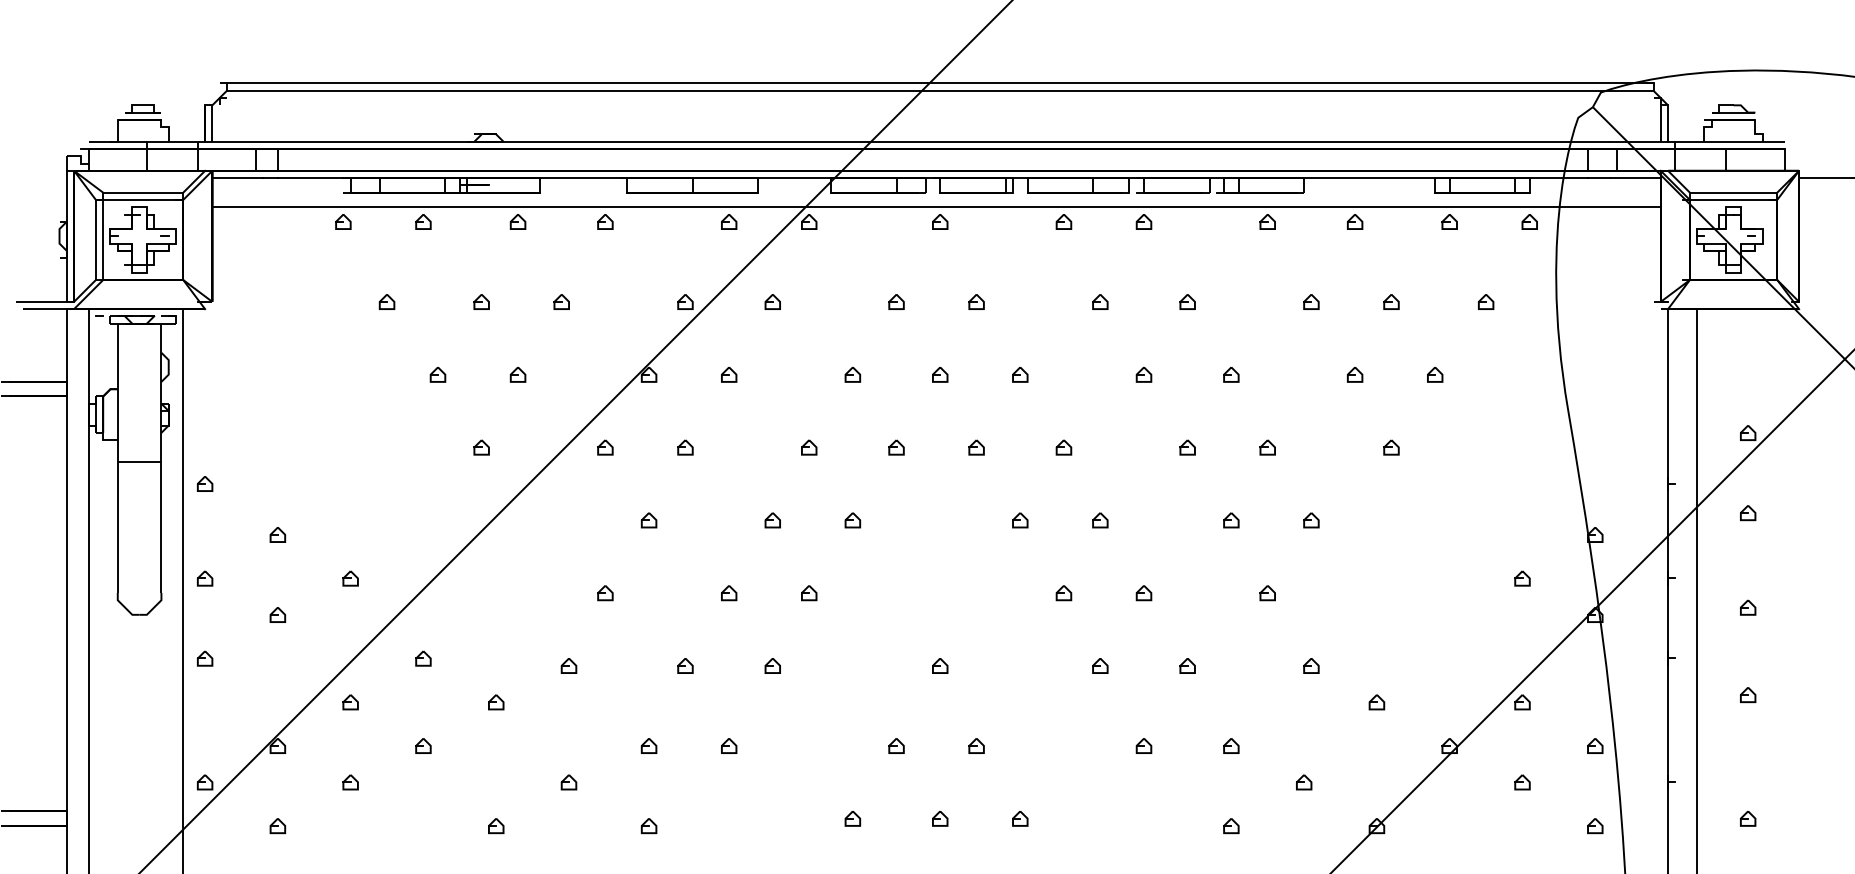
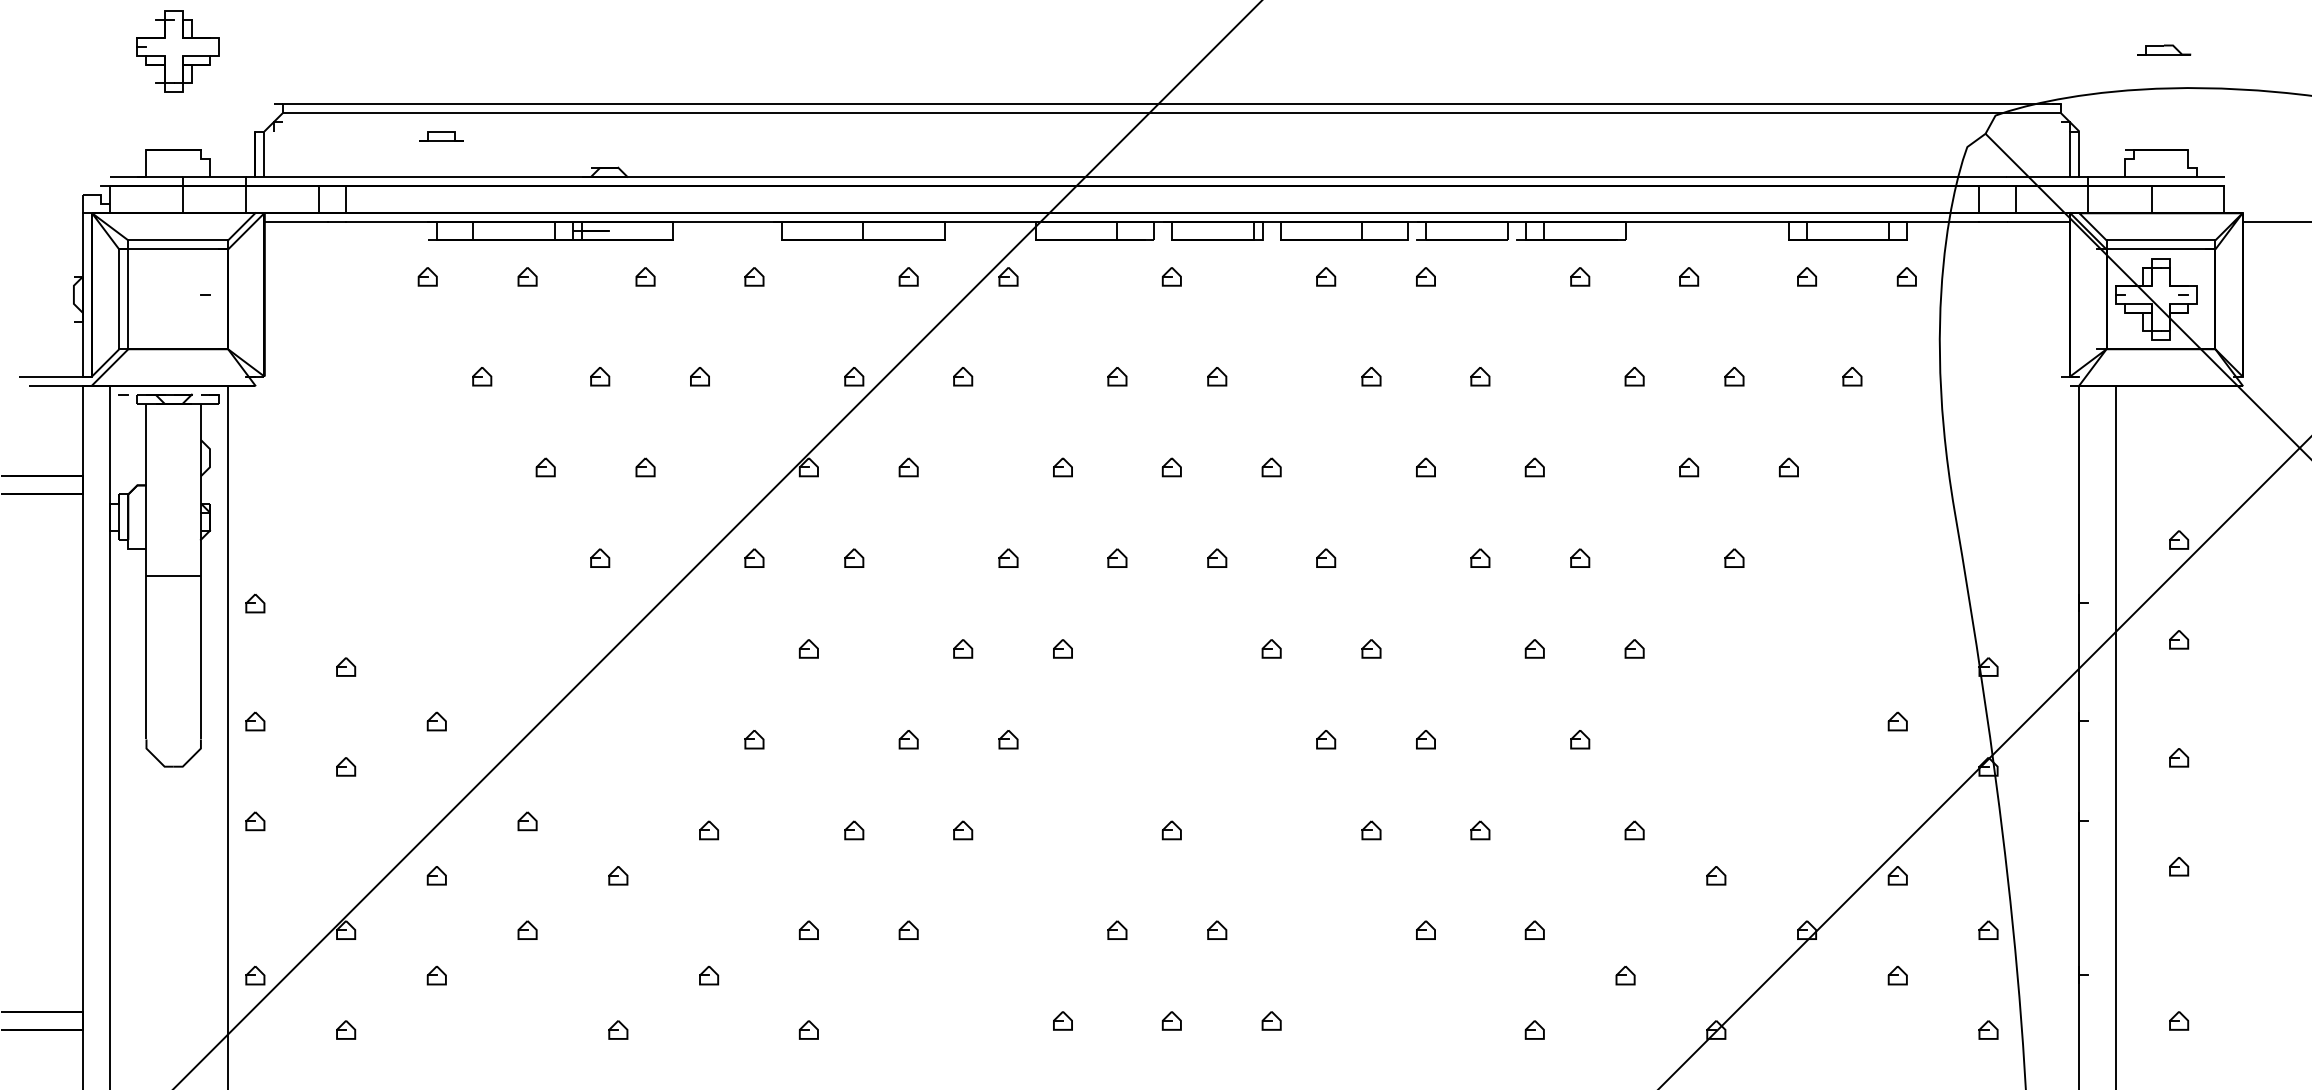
part: (1734, 108) -> (2164, 49), moved
part: (143, 109) -> (441, 136), moved
line: (936, 207) -> (1167, 258), removed
part: (142, 240) -> (177, 51), moved

